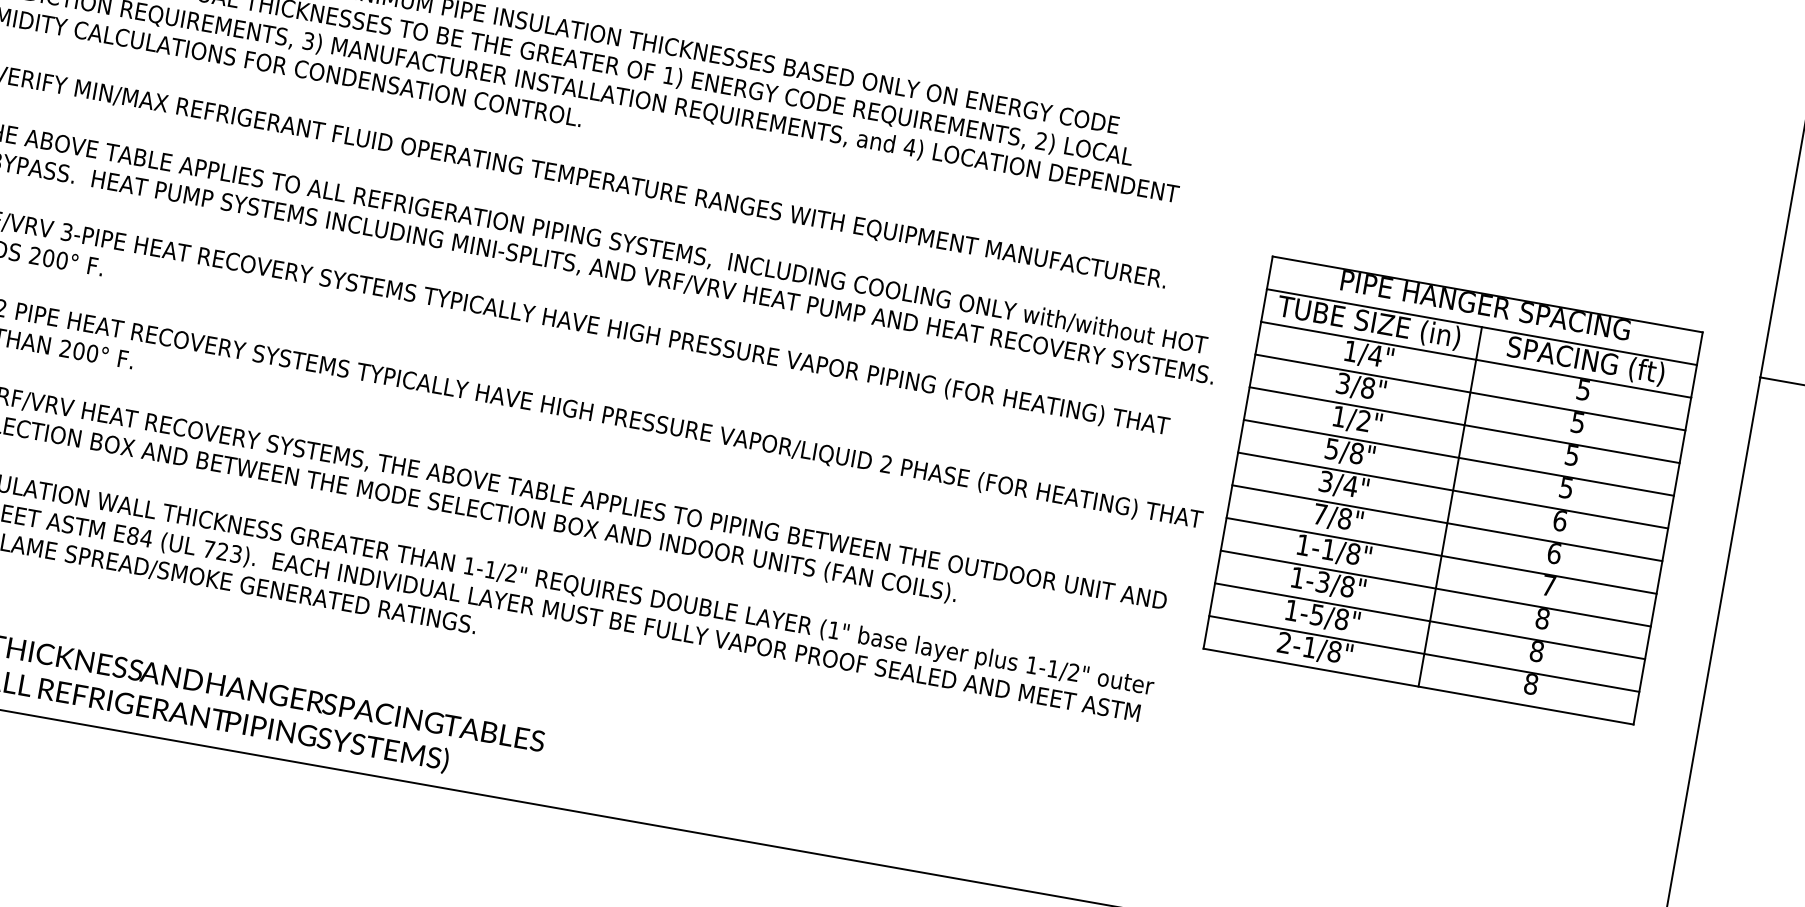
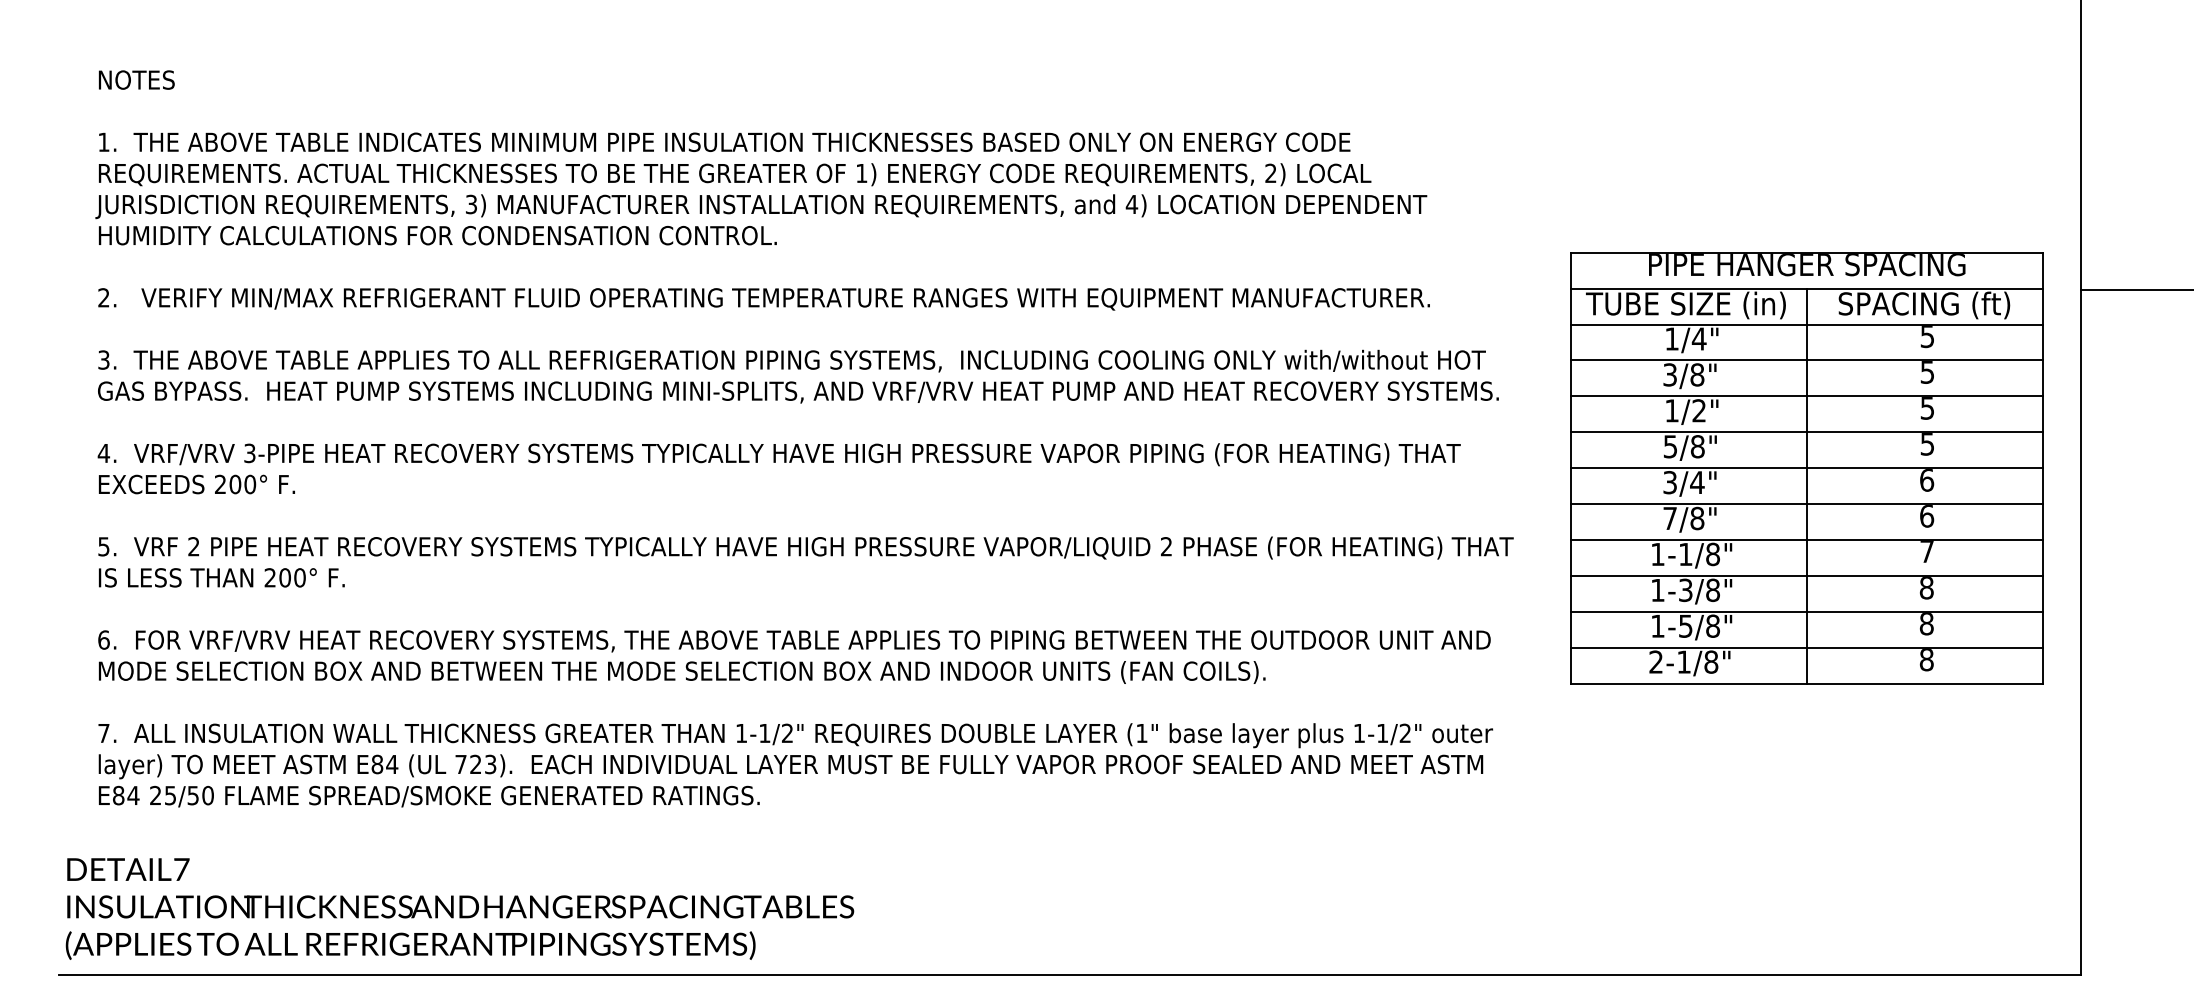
part: (1452, 490) -> (1806, 468), moved

